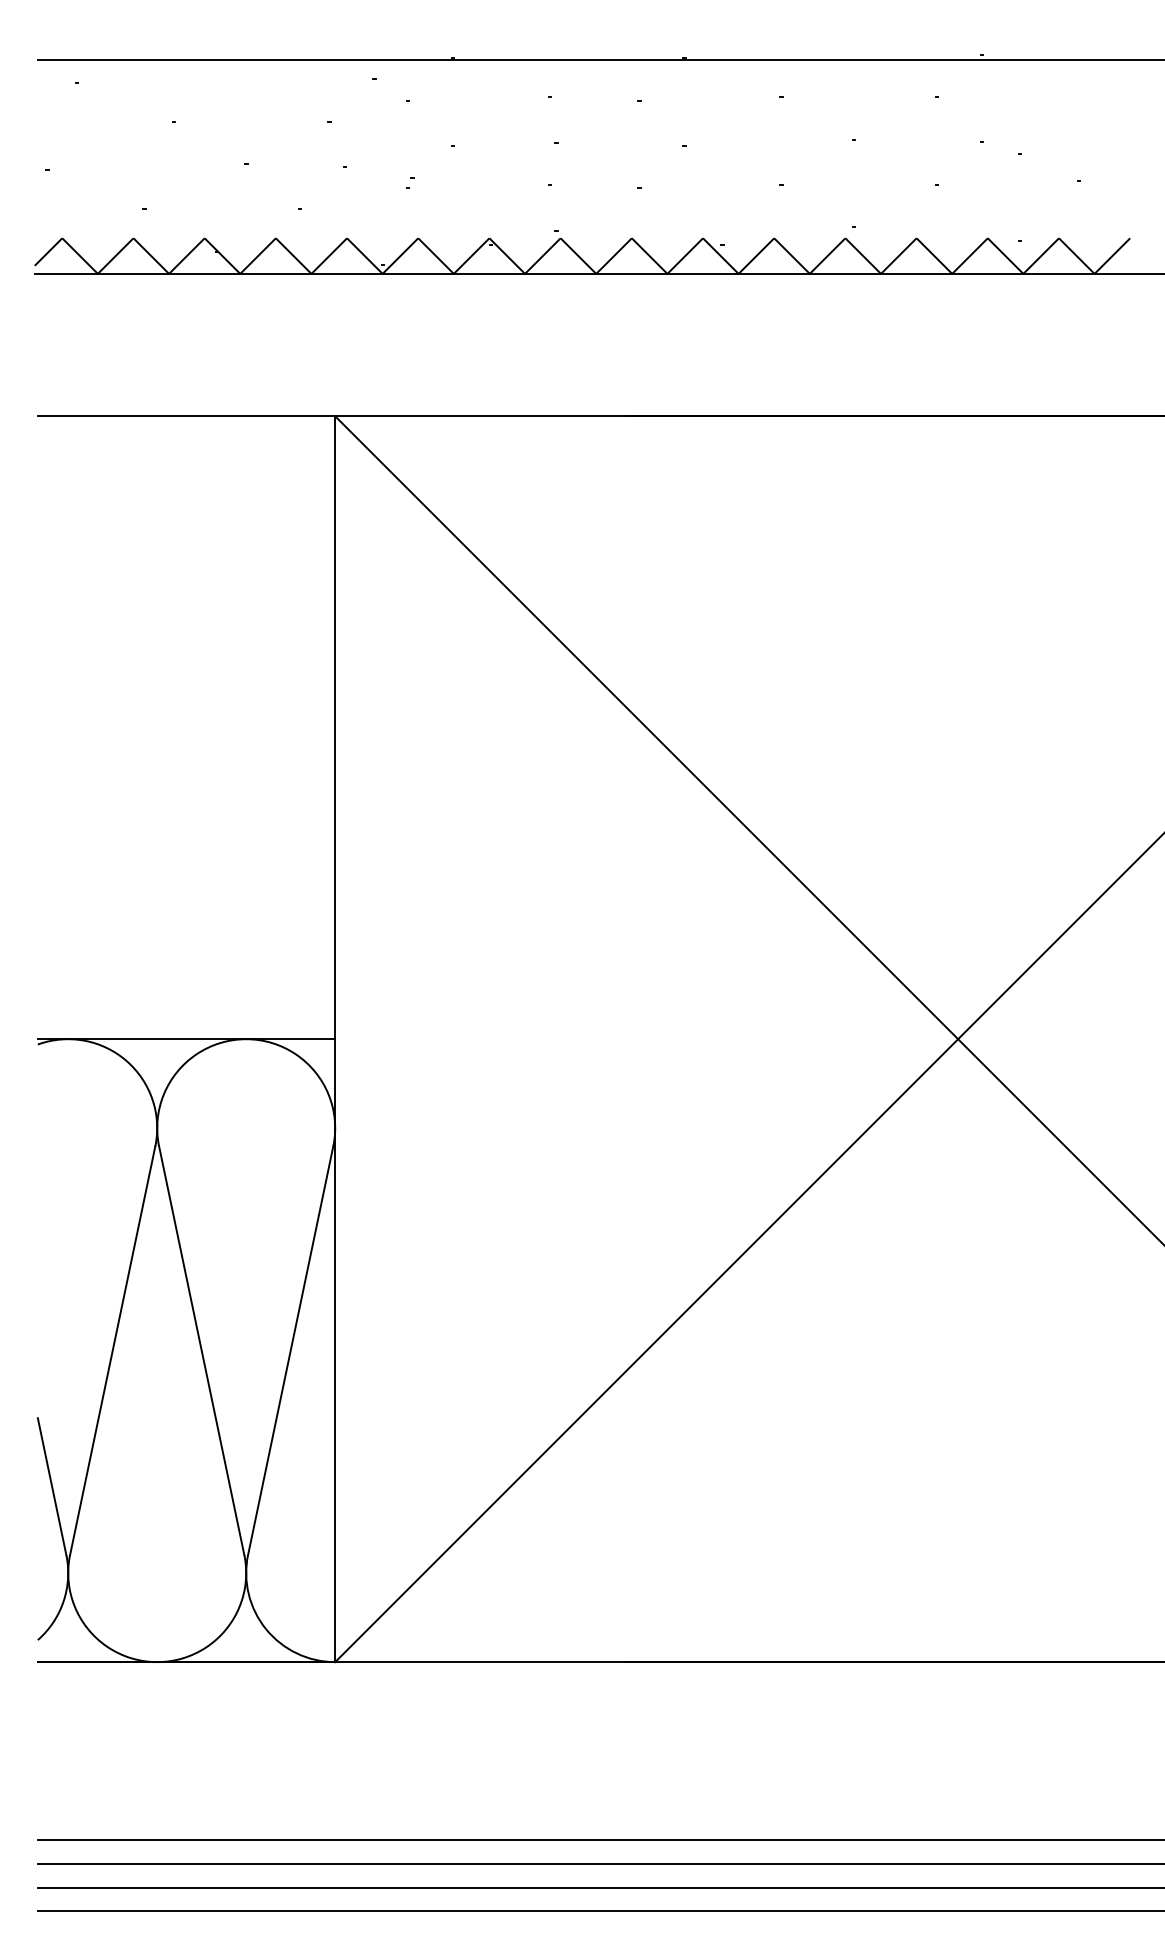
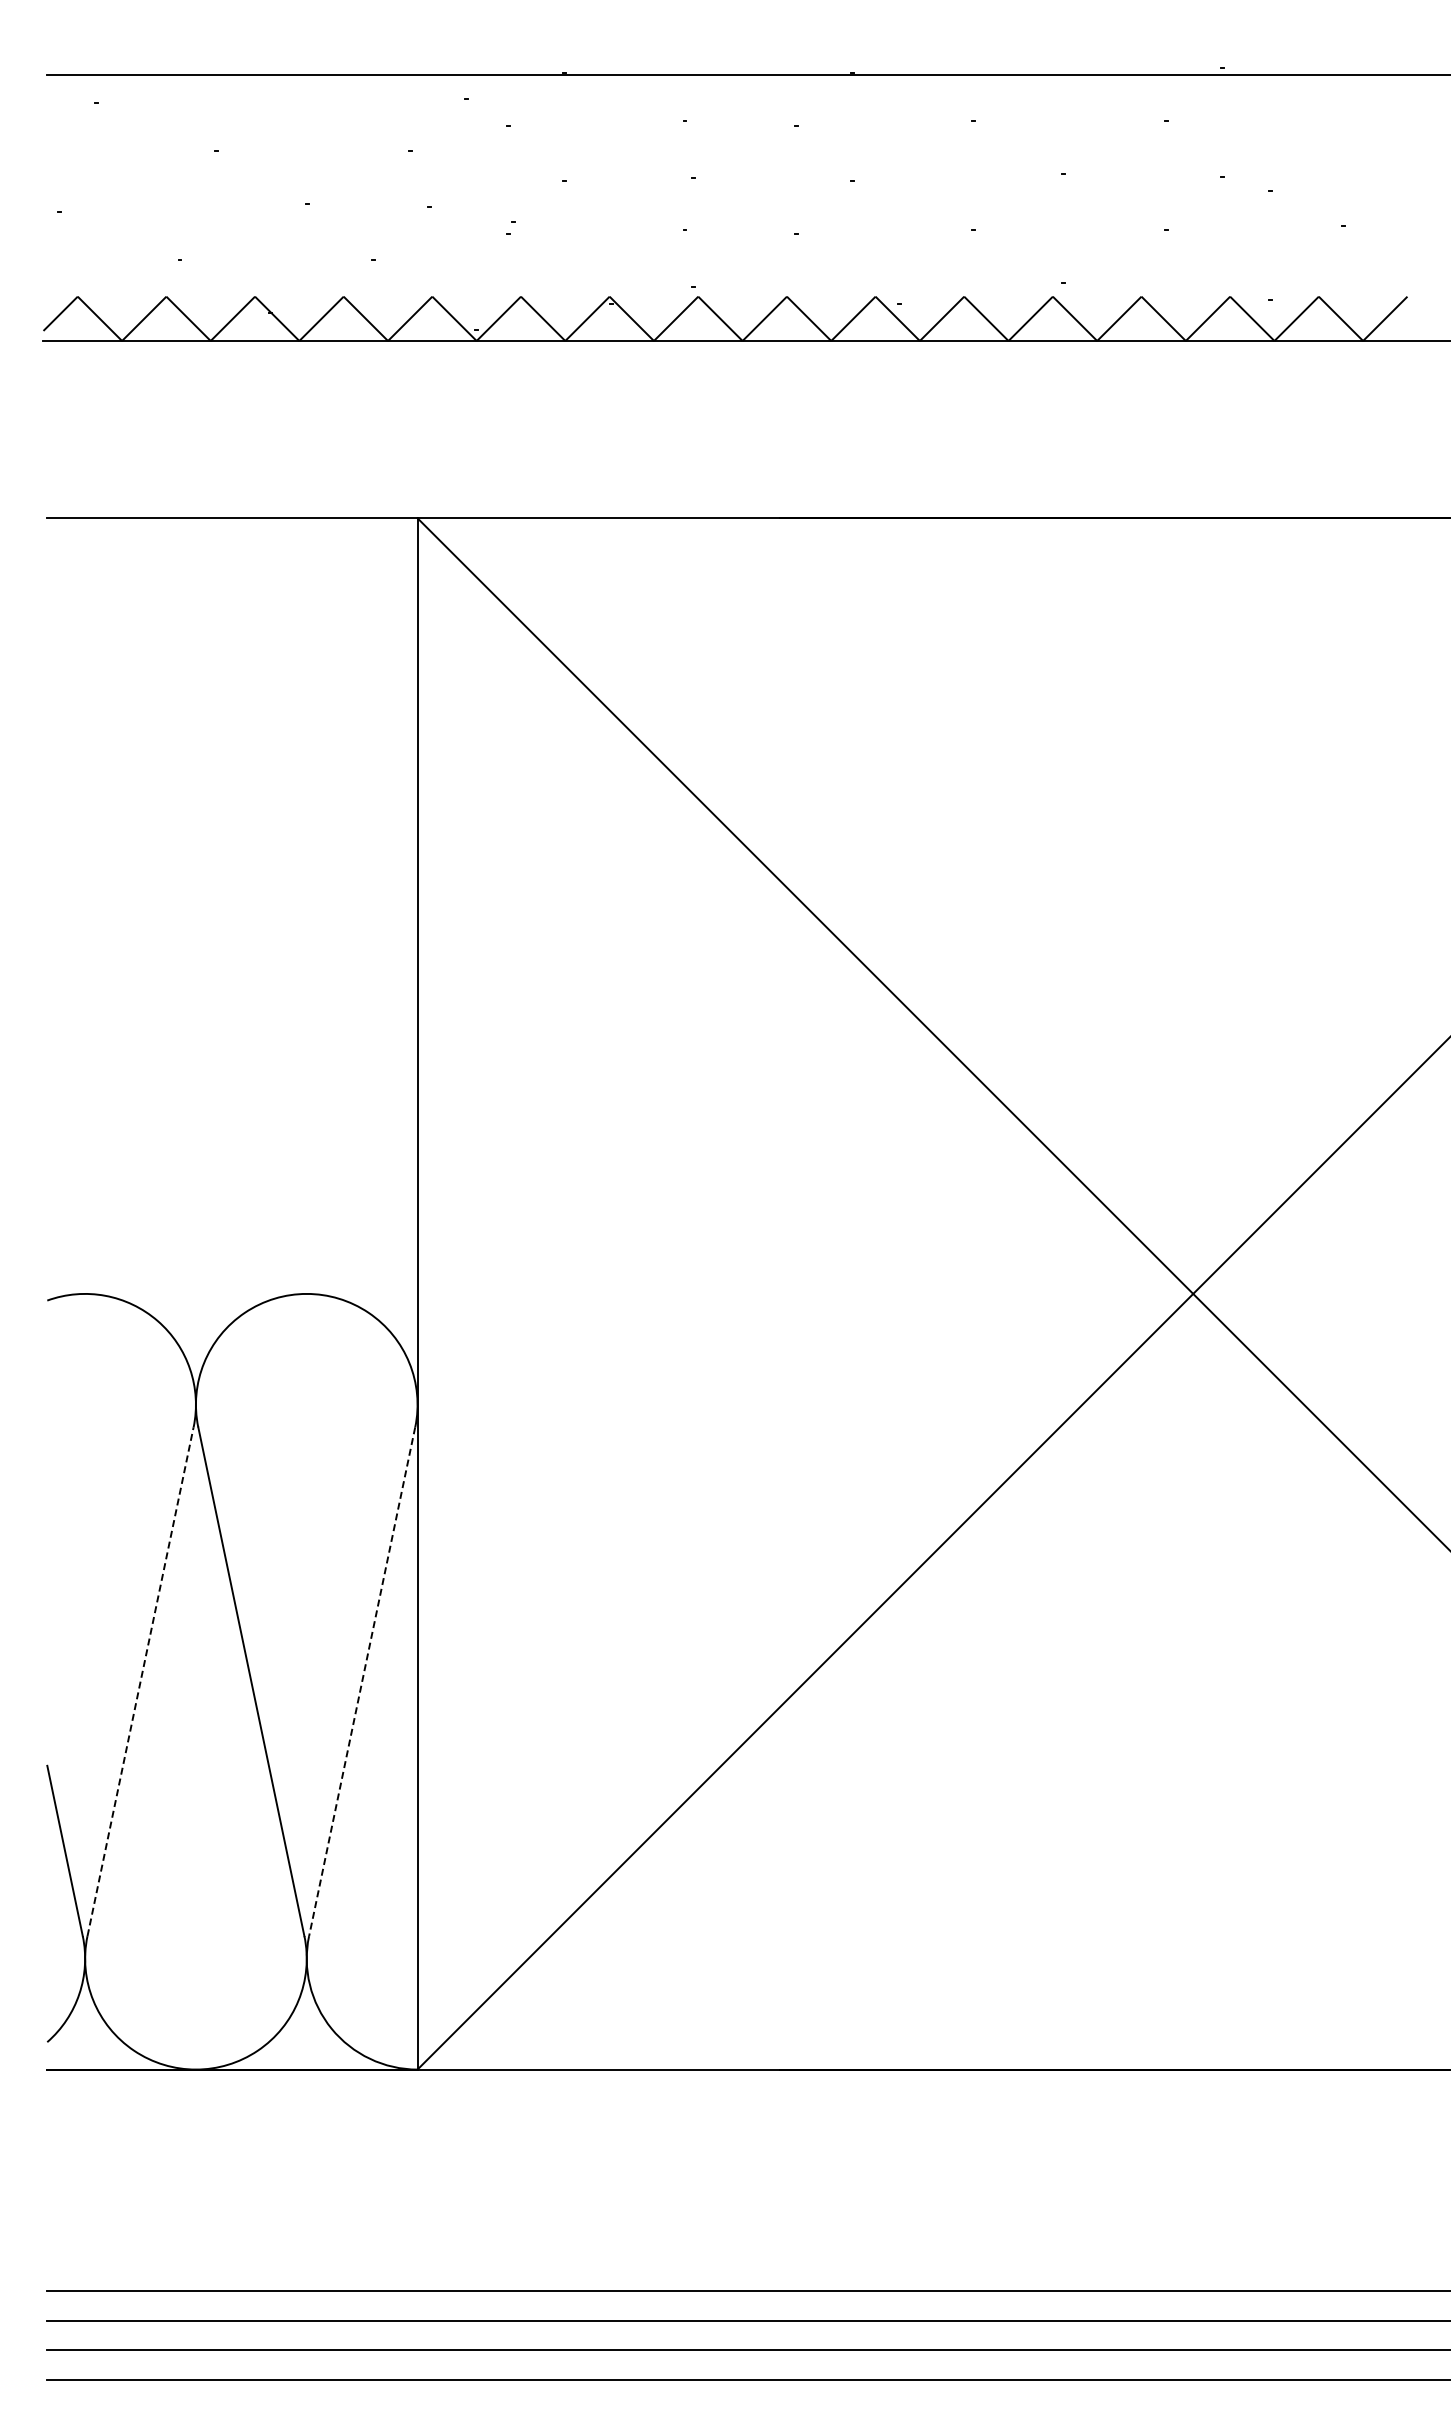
line: (186, 1038) -> (232, 1293), removed
line: (112, 1350) -> (140, 1681), solid -> dashed
line: (290, 1350) -> (362, 1681), solid -> dashed

